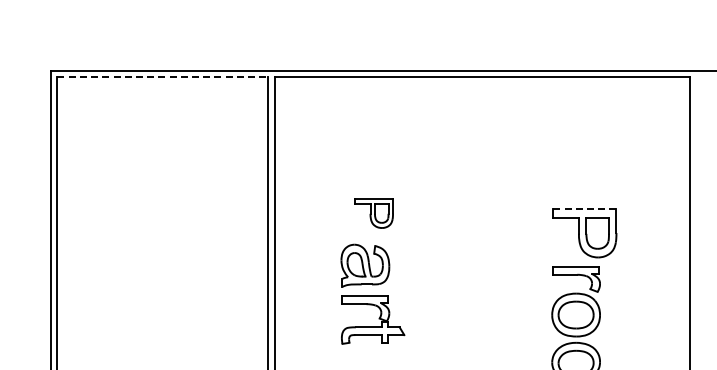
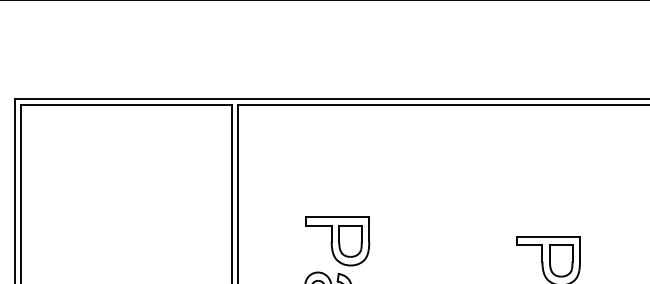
line: (163, 77) -> (127, 105), dashed -> solid
line: (584, 209) -> (548, 237), dashed -> solid
part: (373, 213) -> (337, 241), size x1.67

